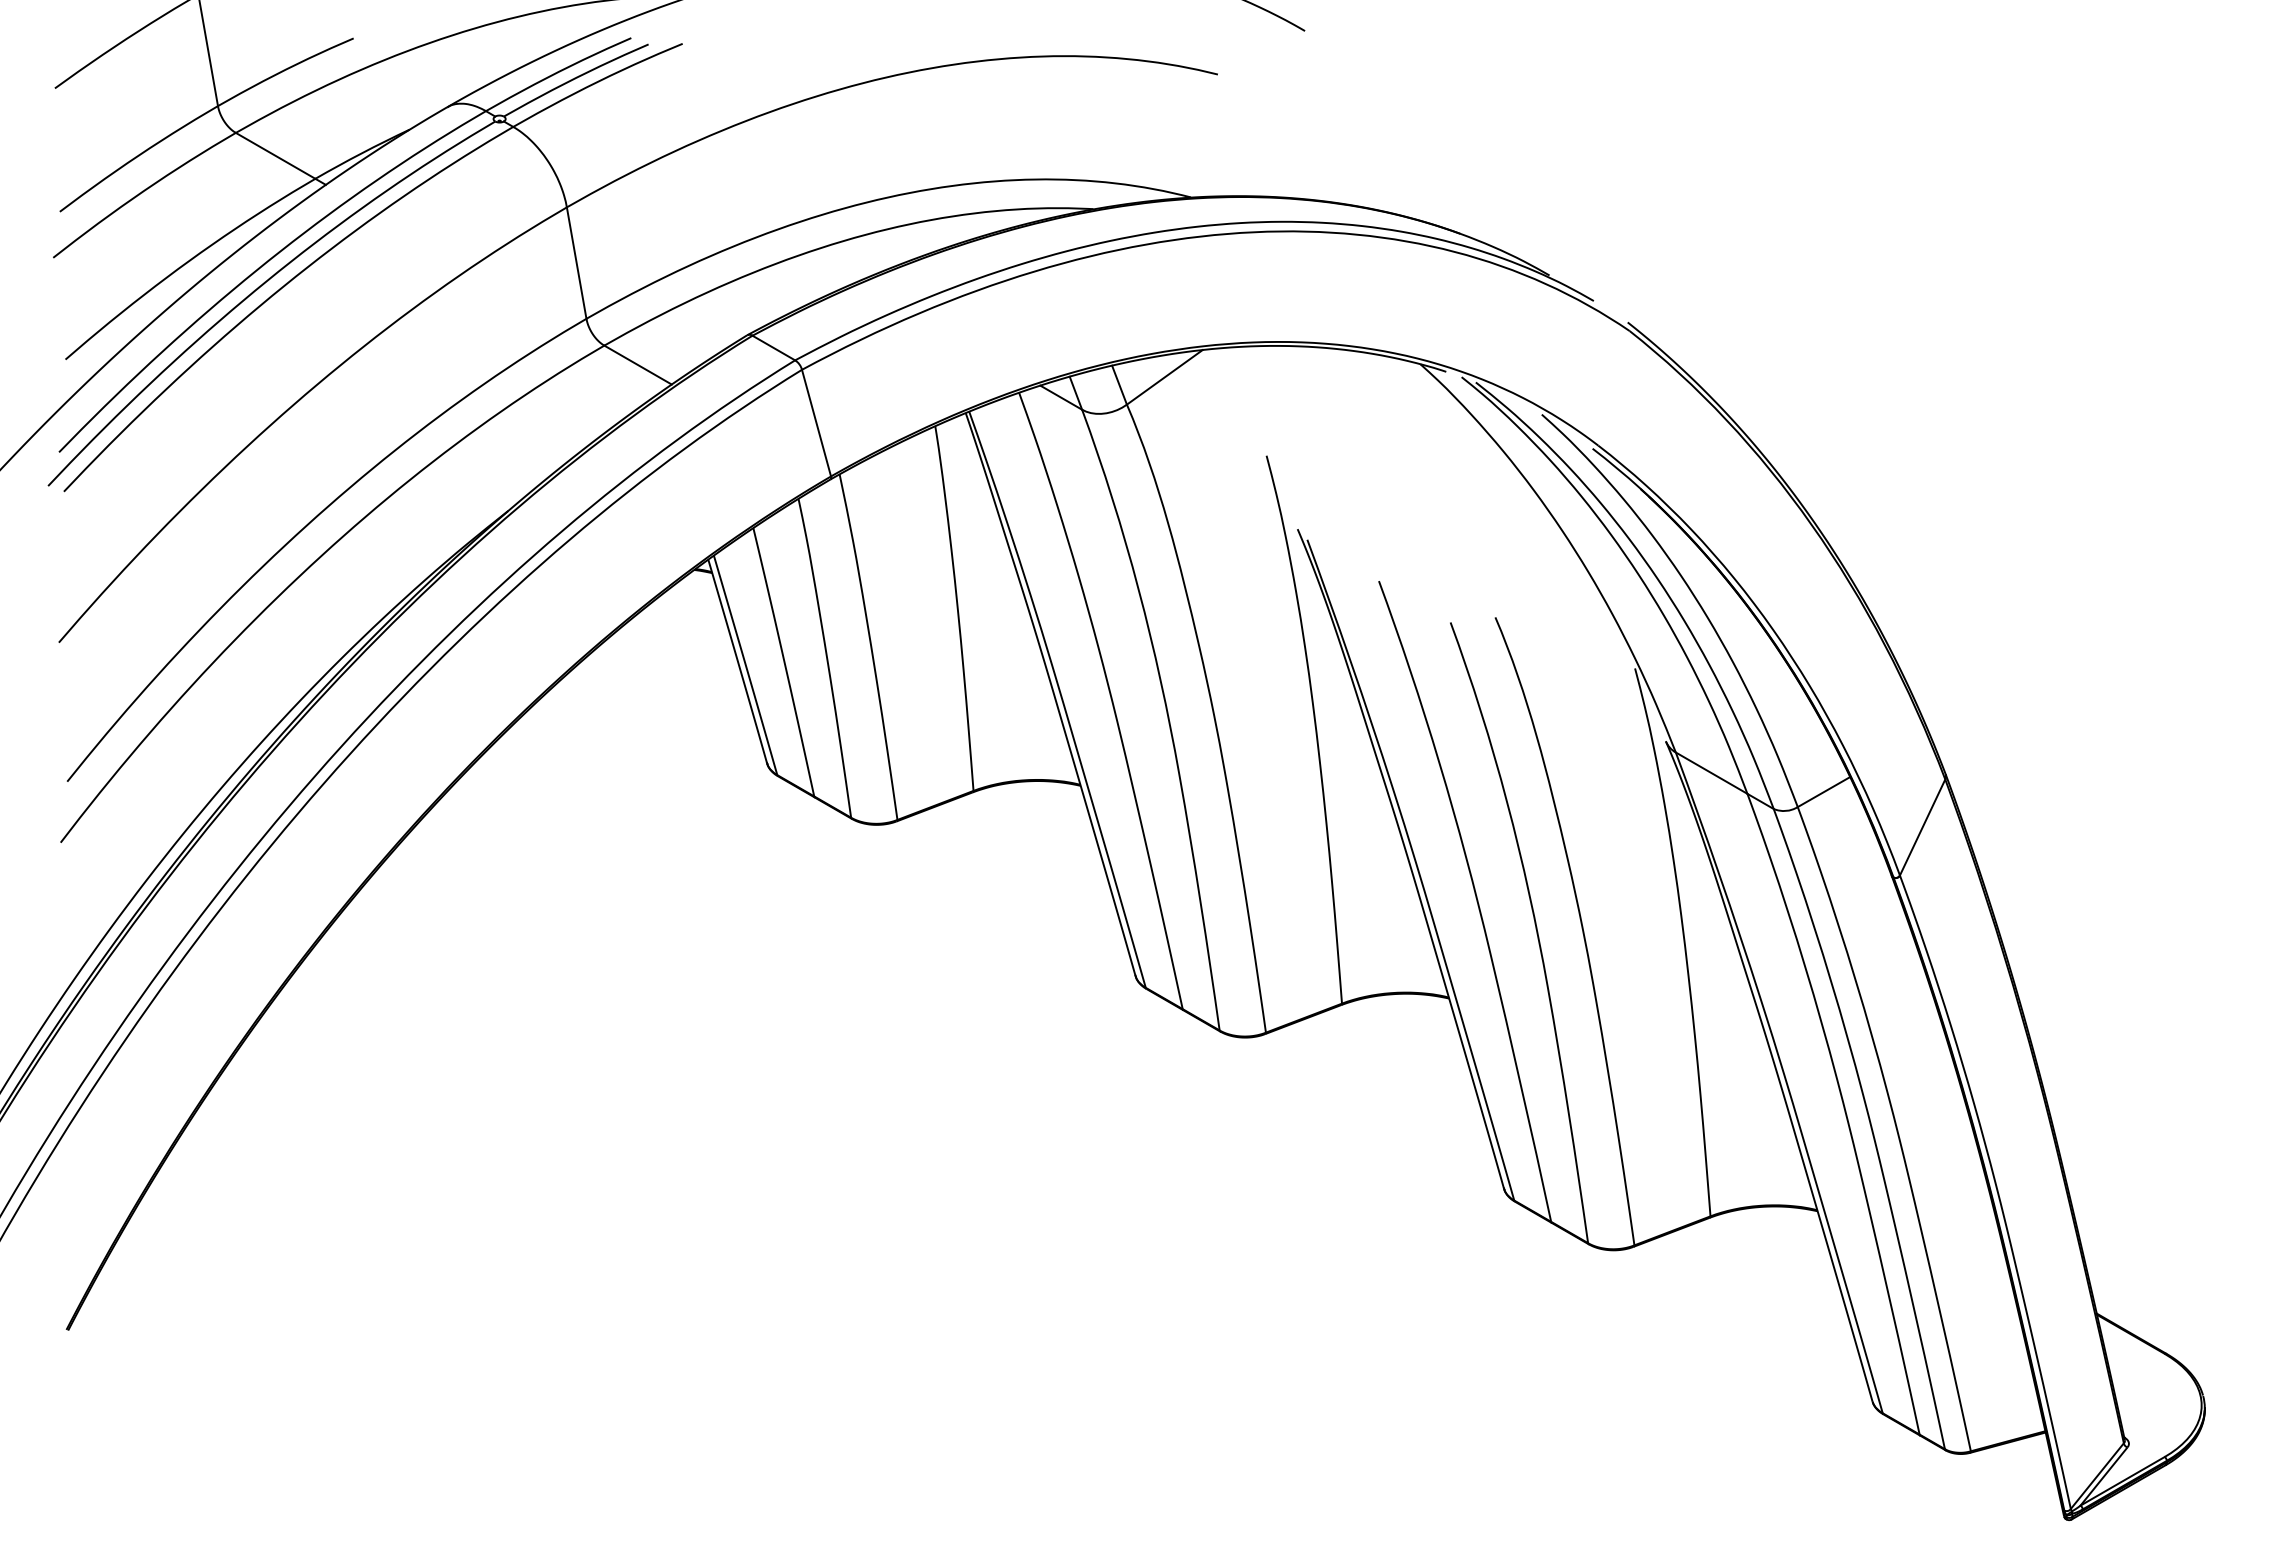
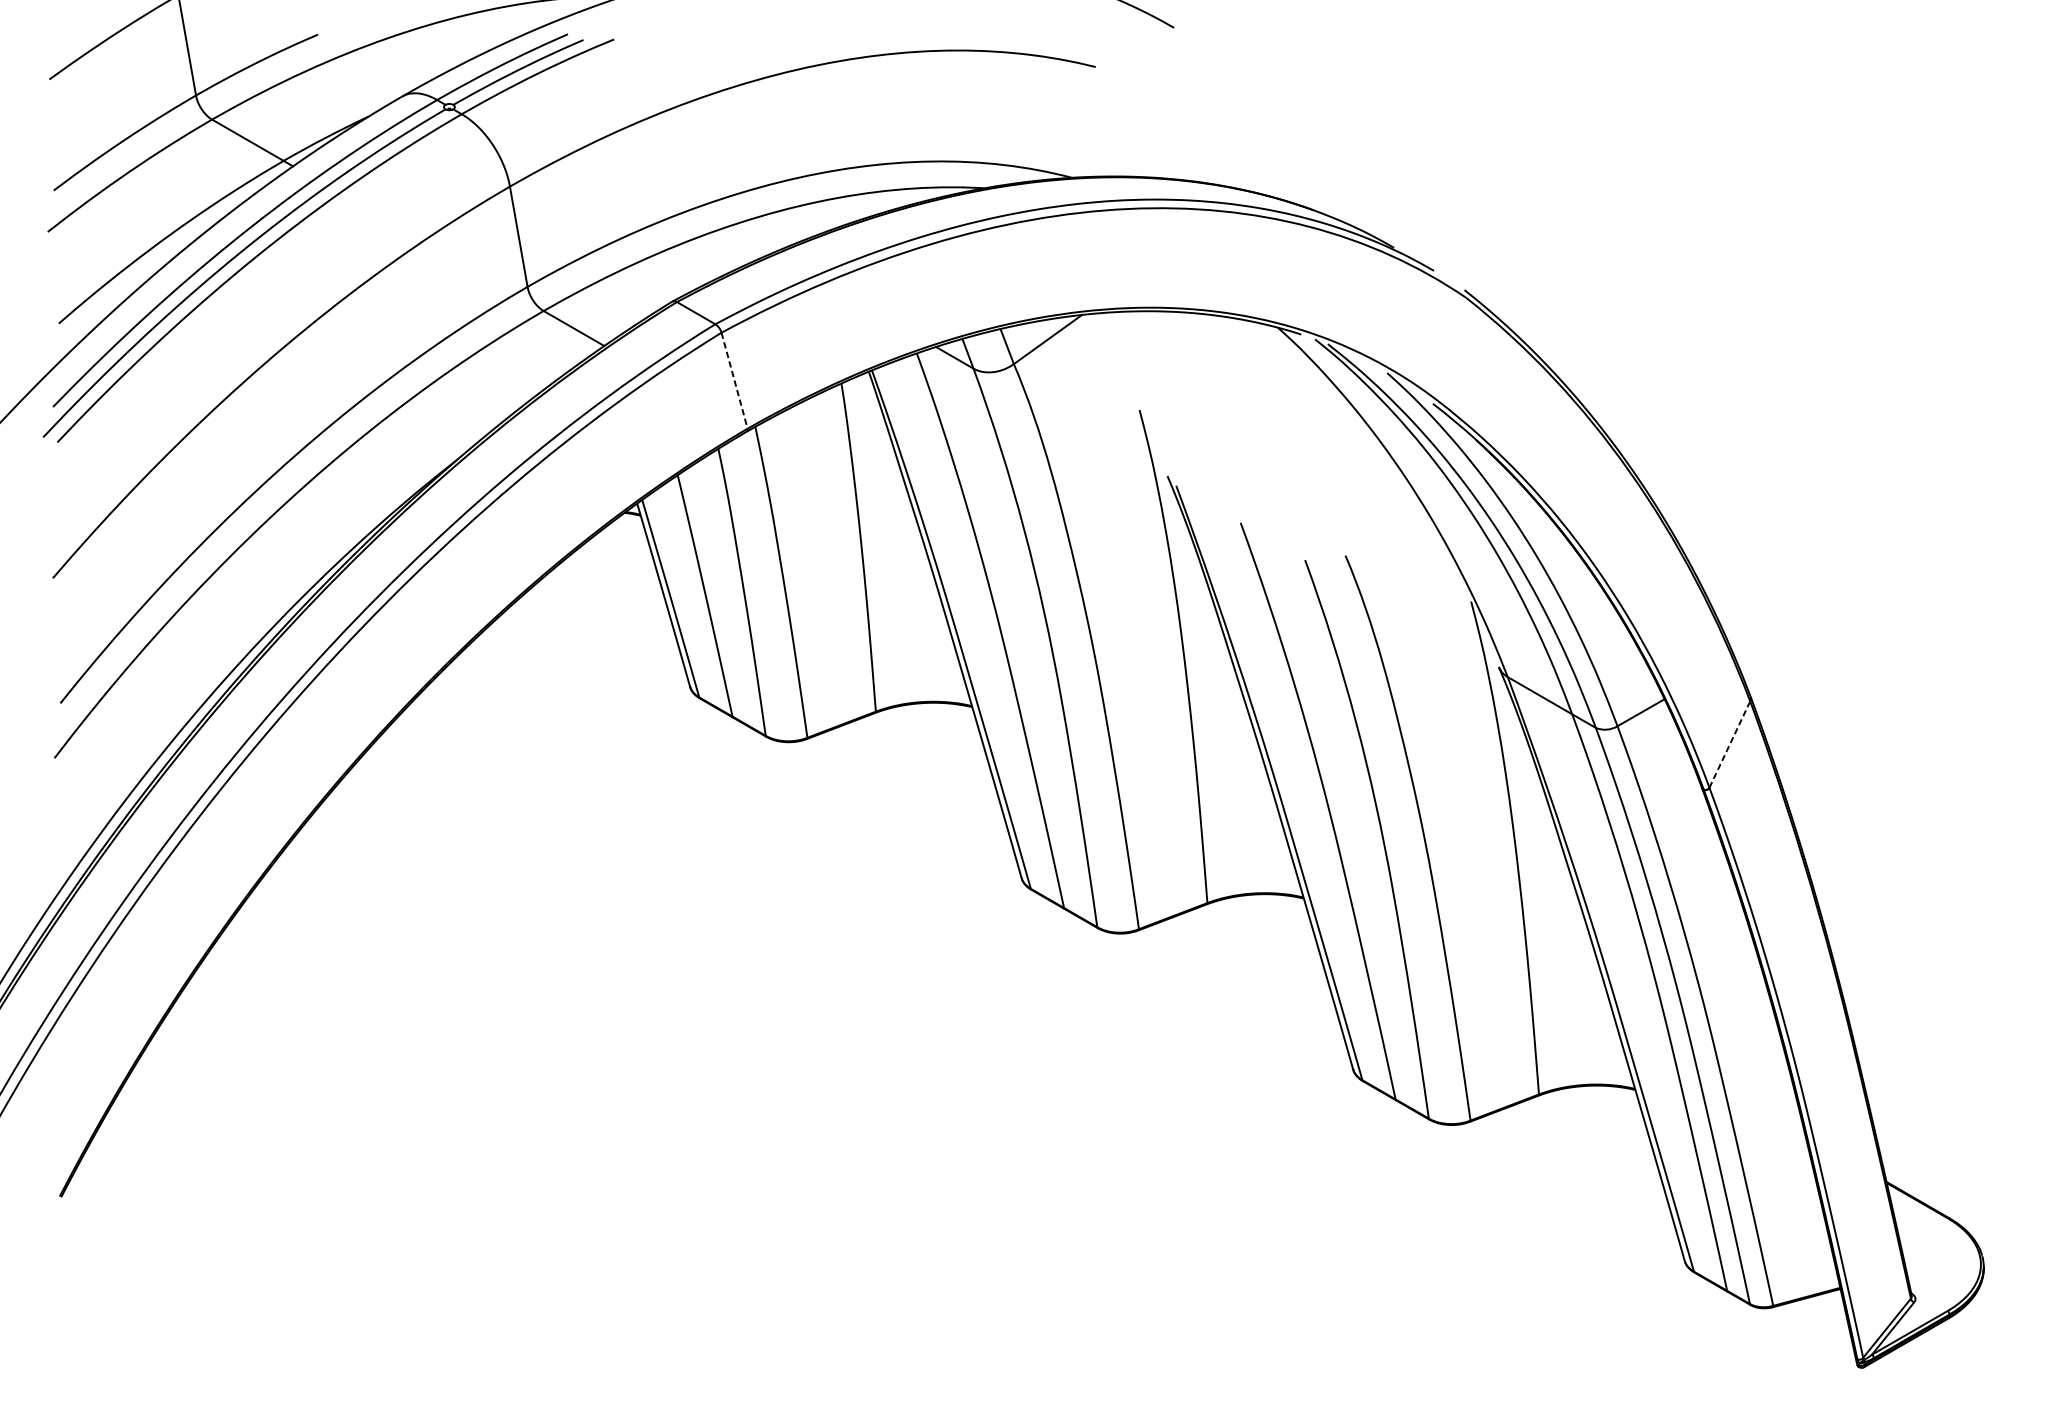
line: (816, 423) -> (734, 381), solid -> dashed
line: (1922, 827) -> (1729, 744), solid -> dashed

